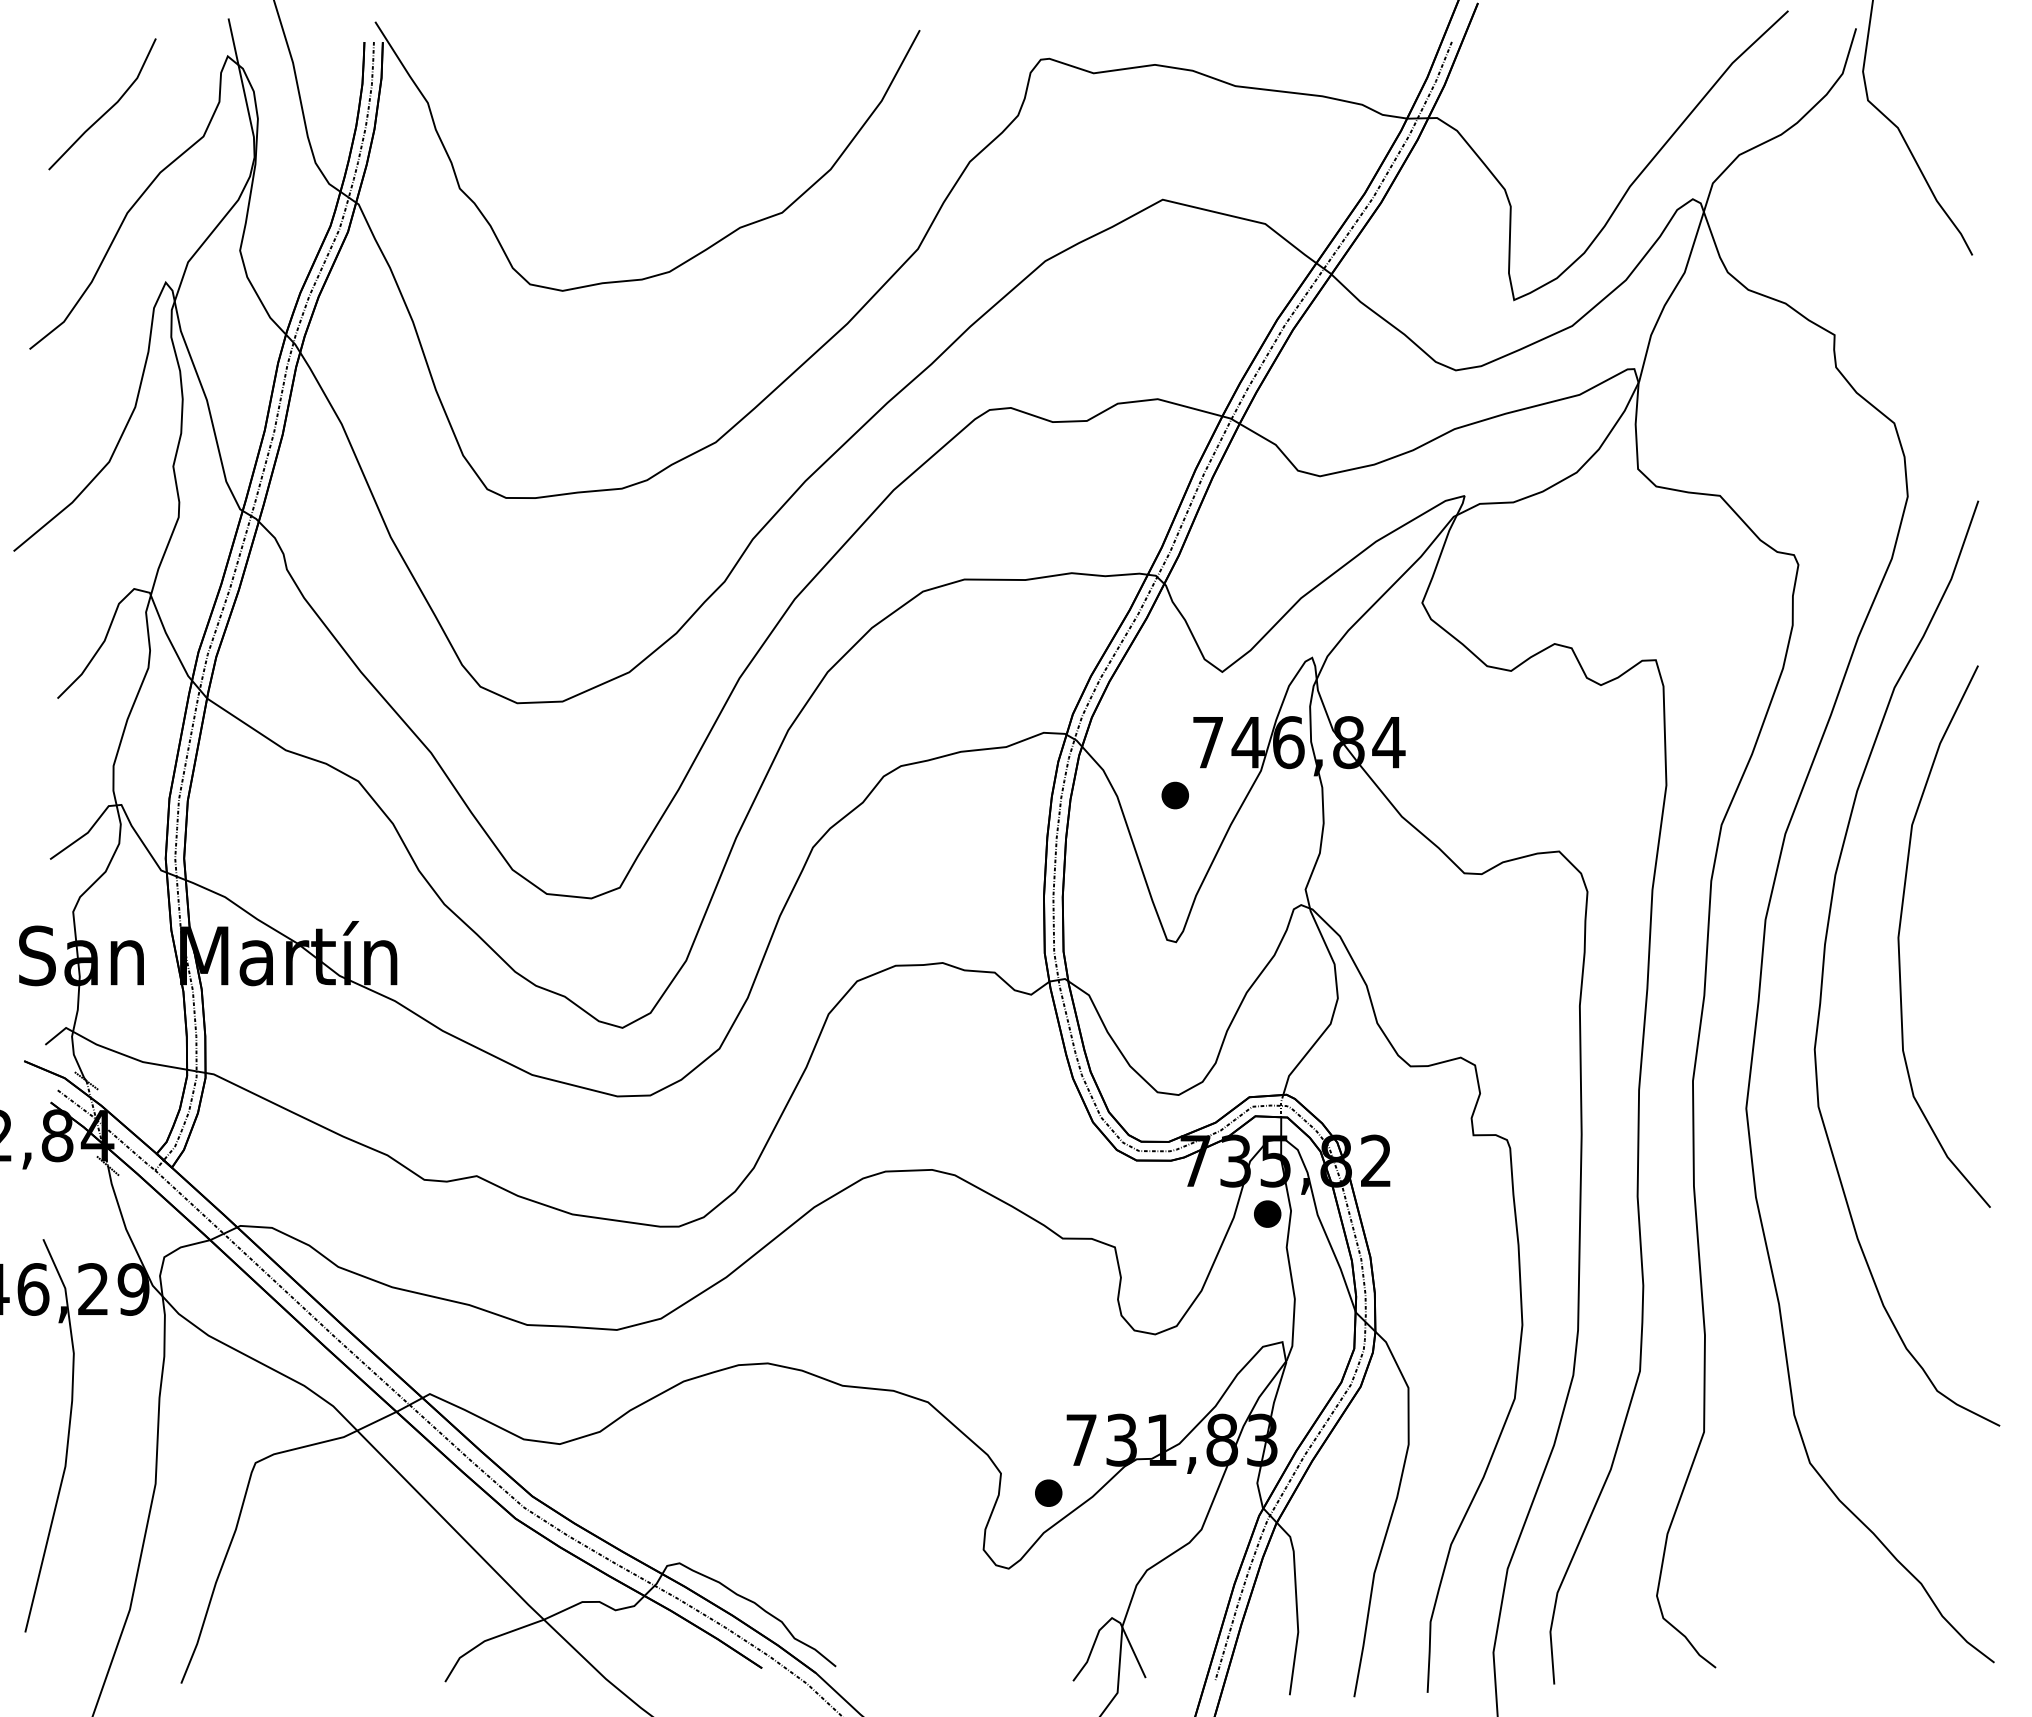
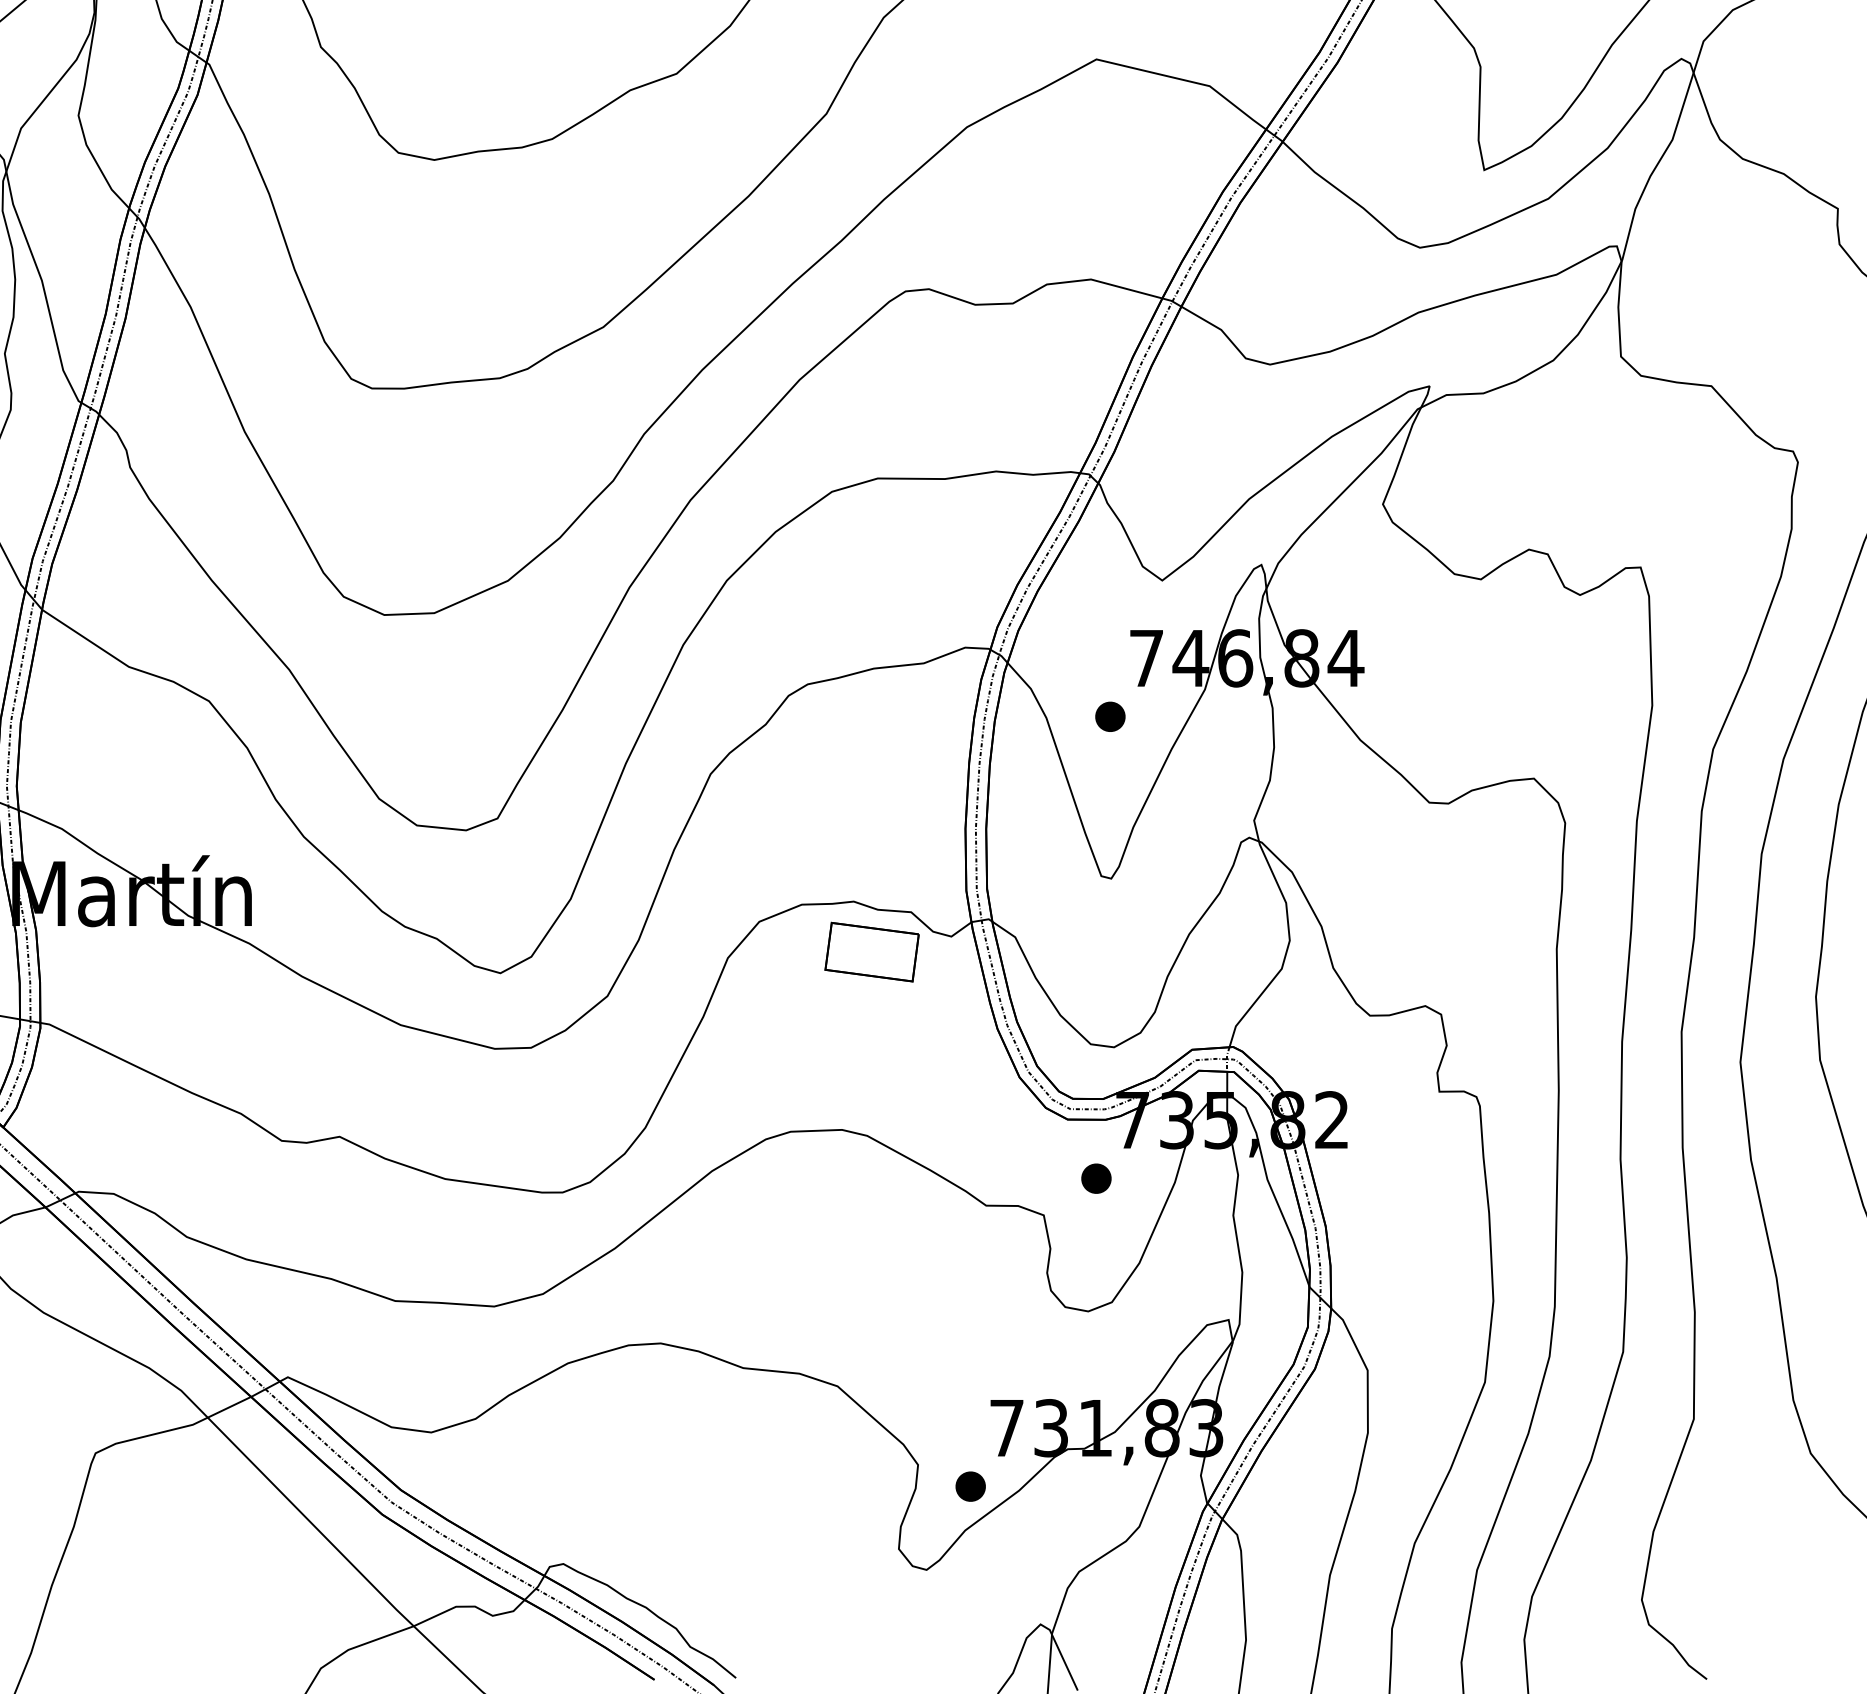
part: (959, 1008) -> (872, 951), added
part: (1267, 1213) -> (1096, 1178), moved

